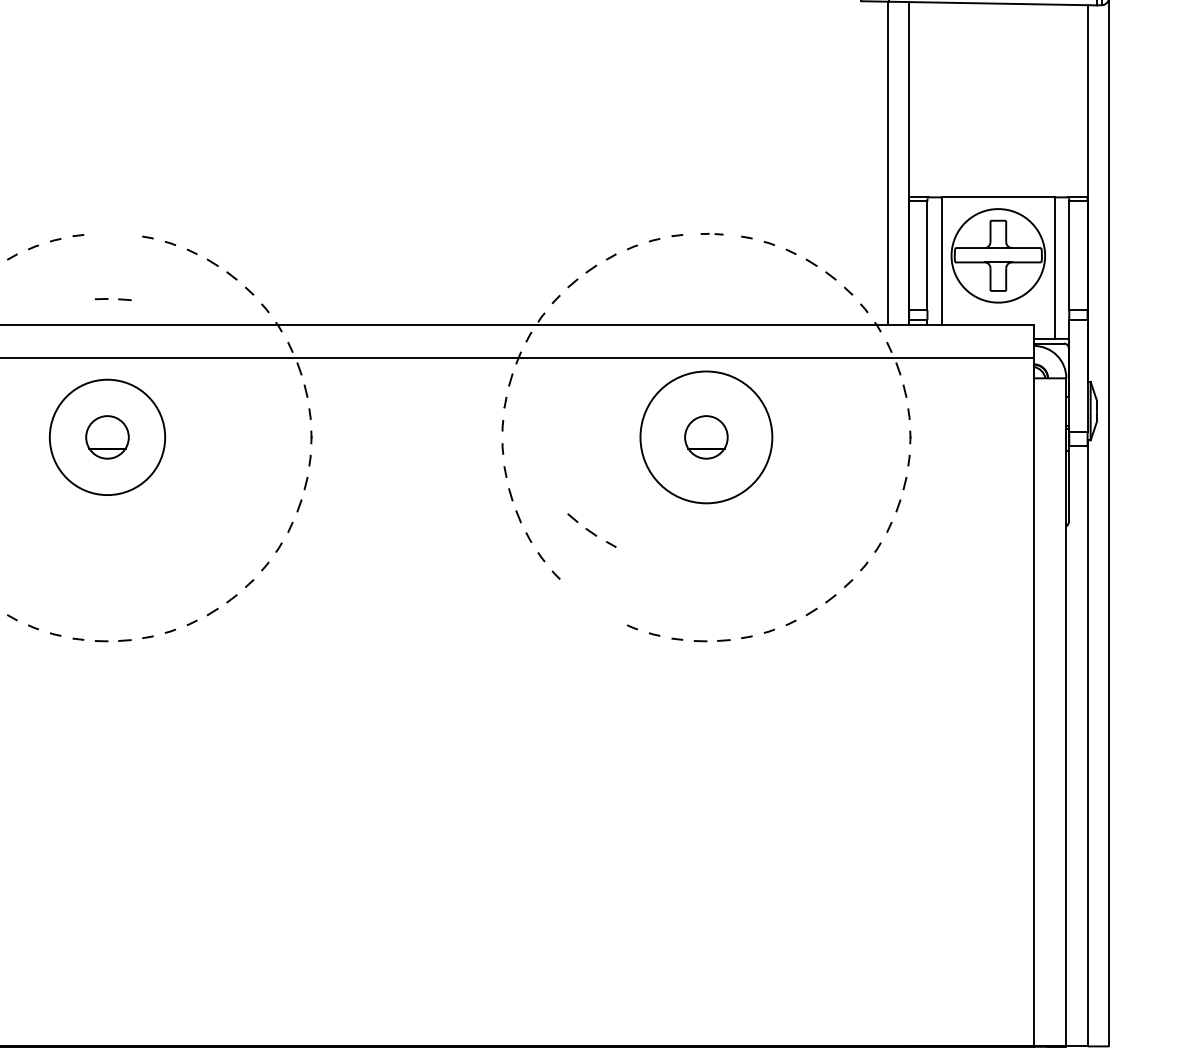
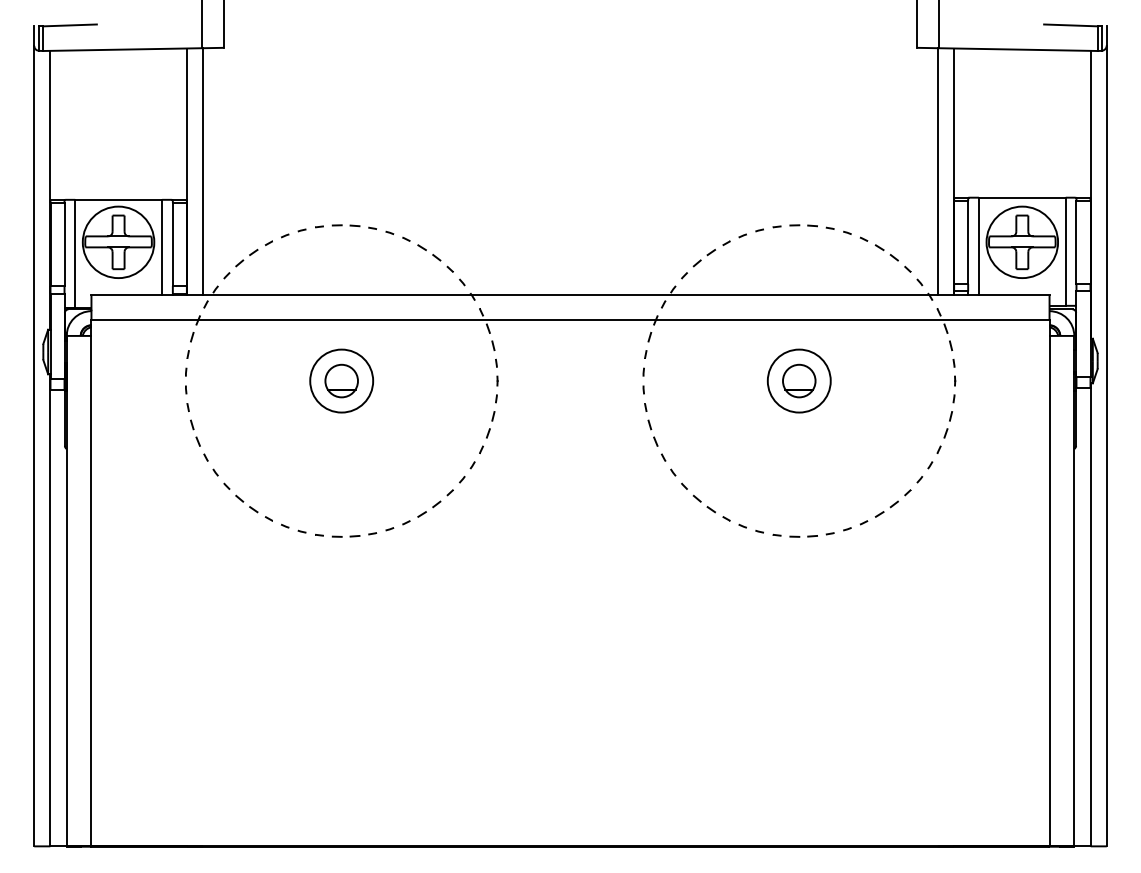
part: (711, 233) -> (803, 225), size x1.67
part: (112, 299) -> (345, 225), moved
circle: (107, 436) -> (341, 380), size x0.71
circle: (705, 436) -> (798, 380), size x0.62
part: (591, 529) -> (711, 507), moved

